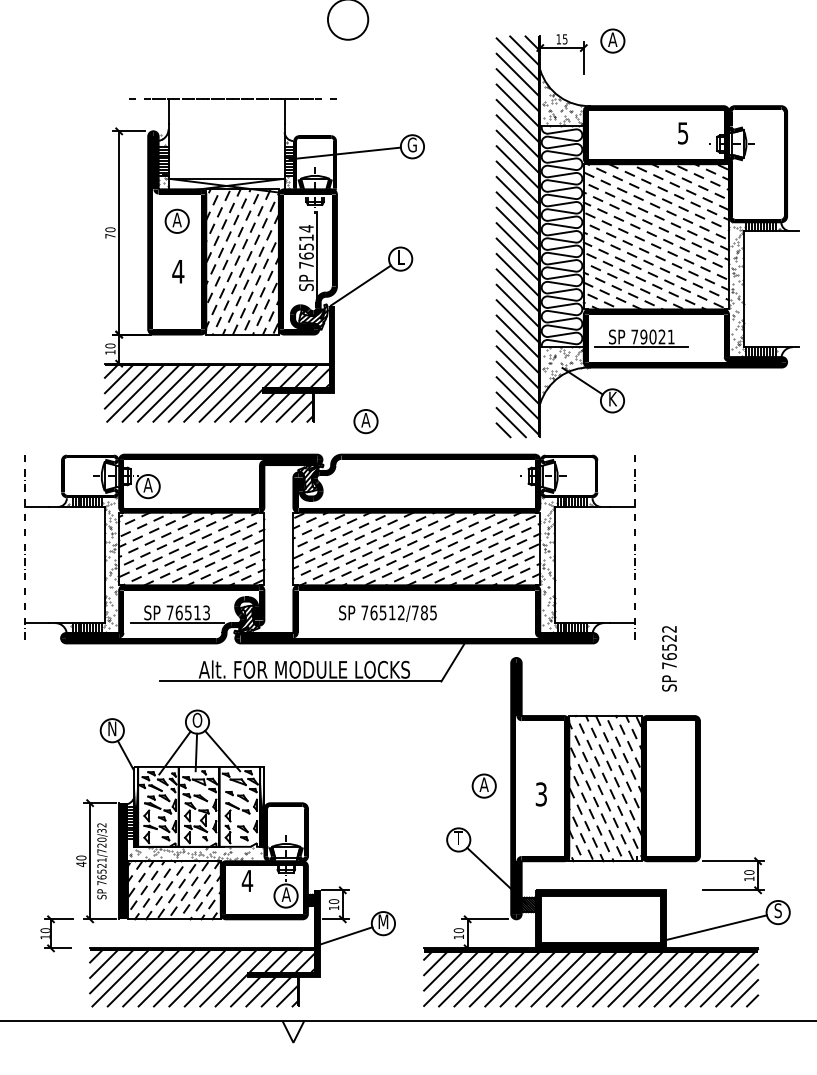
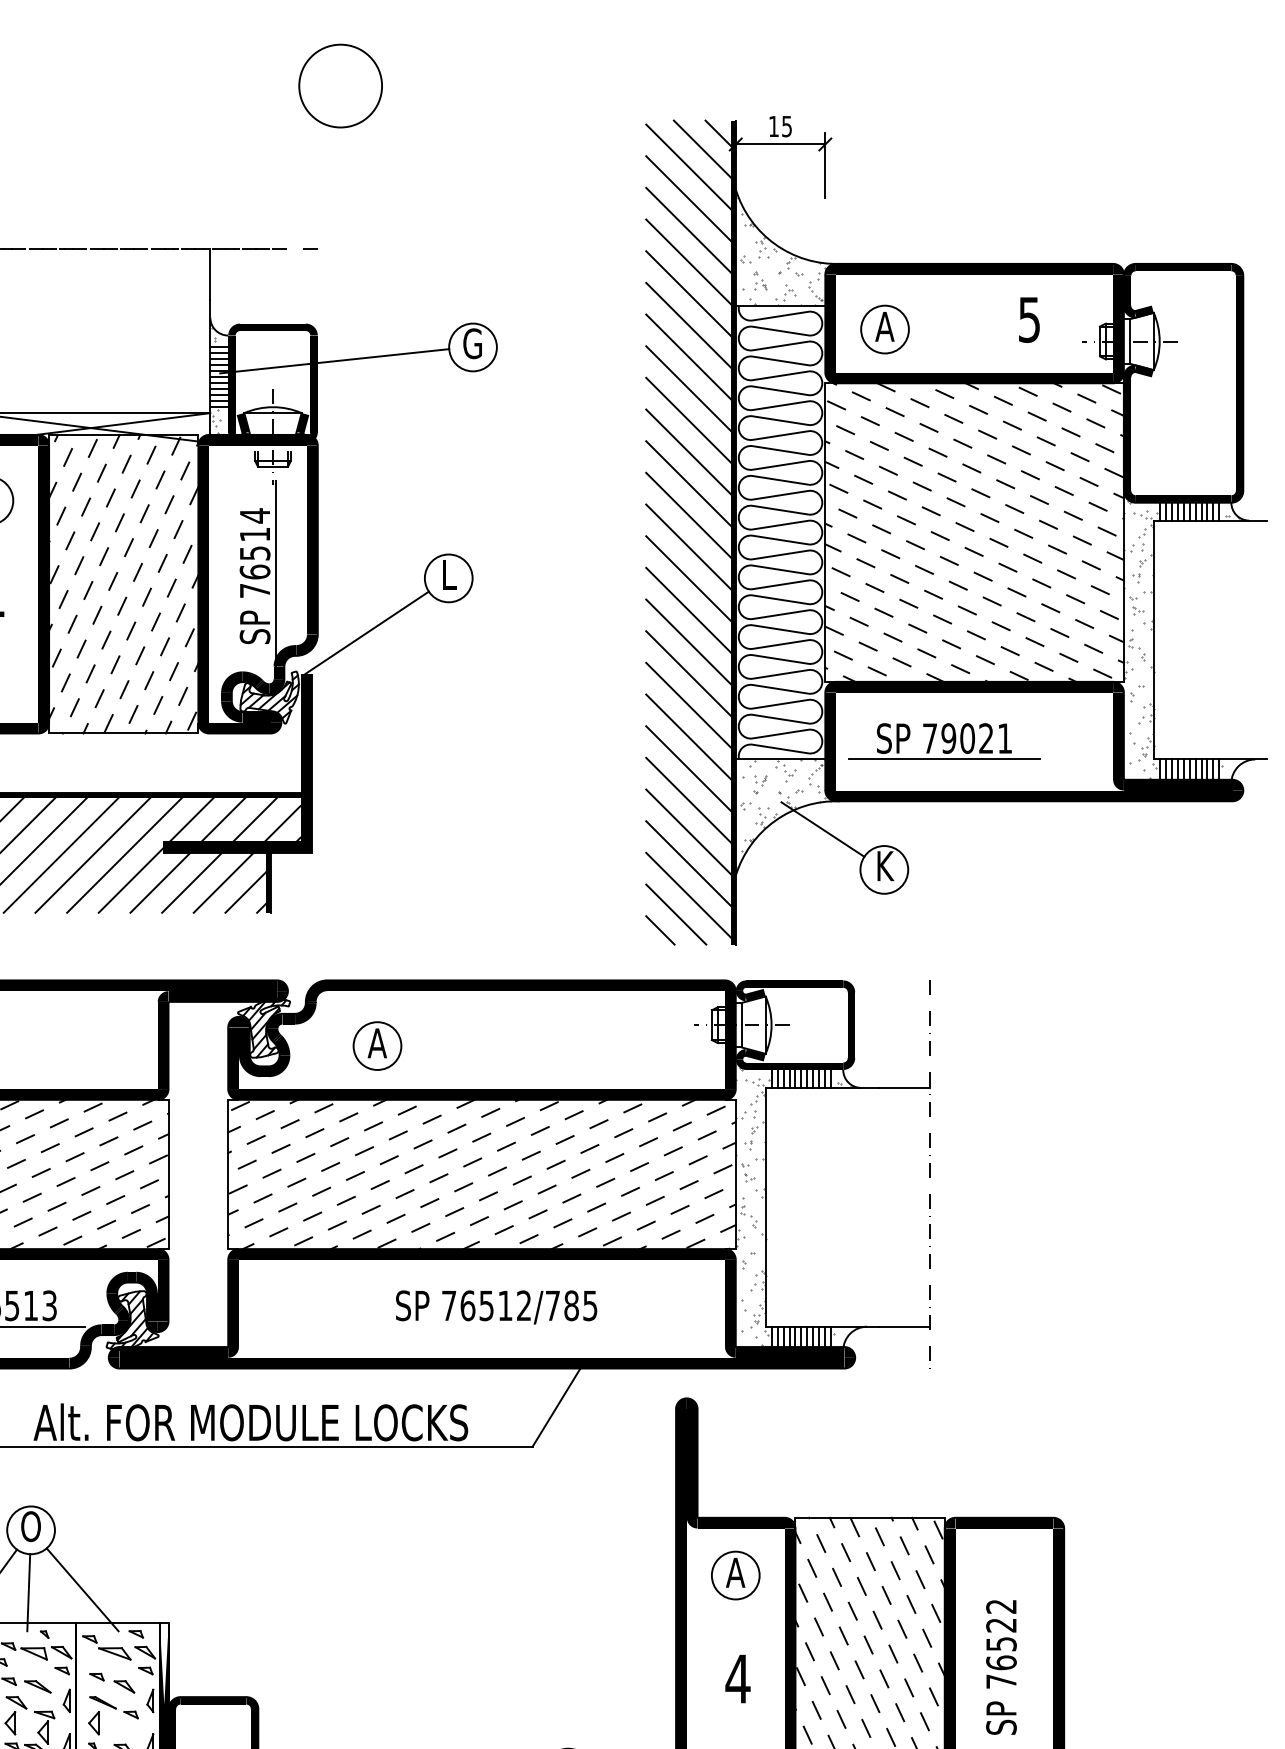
part: (612, 40) -> (884, 328), moved
part: (365, 421) -> (376, 1045), moved
text: (387, 613) -> (495, 1307), moved
text: (669, 658) -> (1001, 1666), moved
part: (483, 785) -> (734, 1574), moved
text: (541, 794) -> (738, 1679), 3 -> 4

